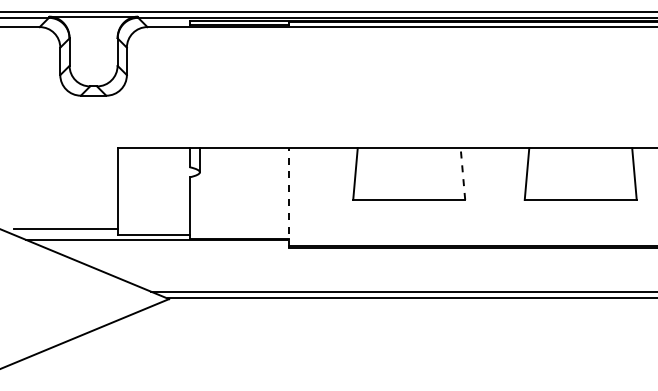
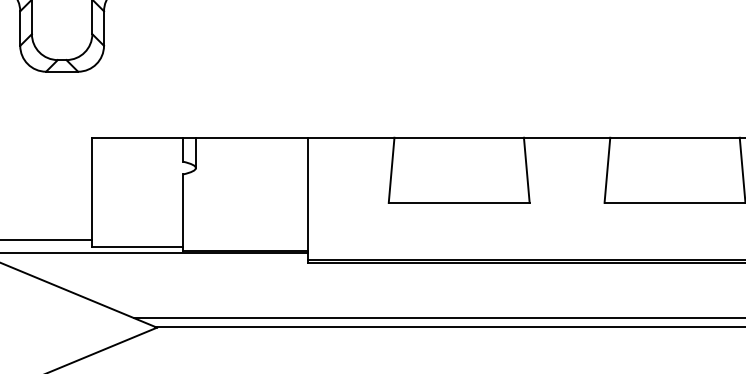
line: (462, 174) -> (526, 170), dashed -> solid
line: (289, 197) -> (308, 199), dashed -> solid

